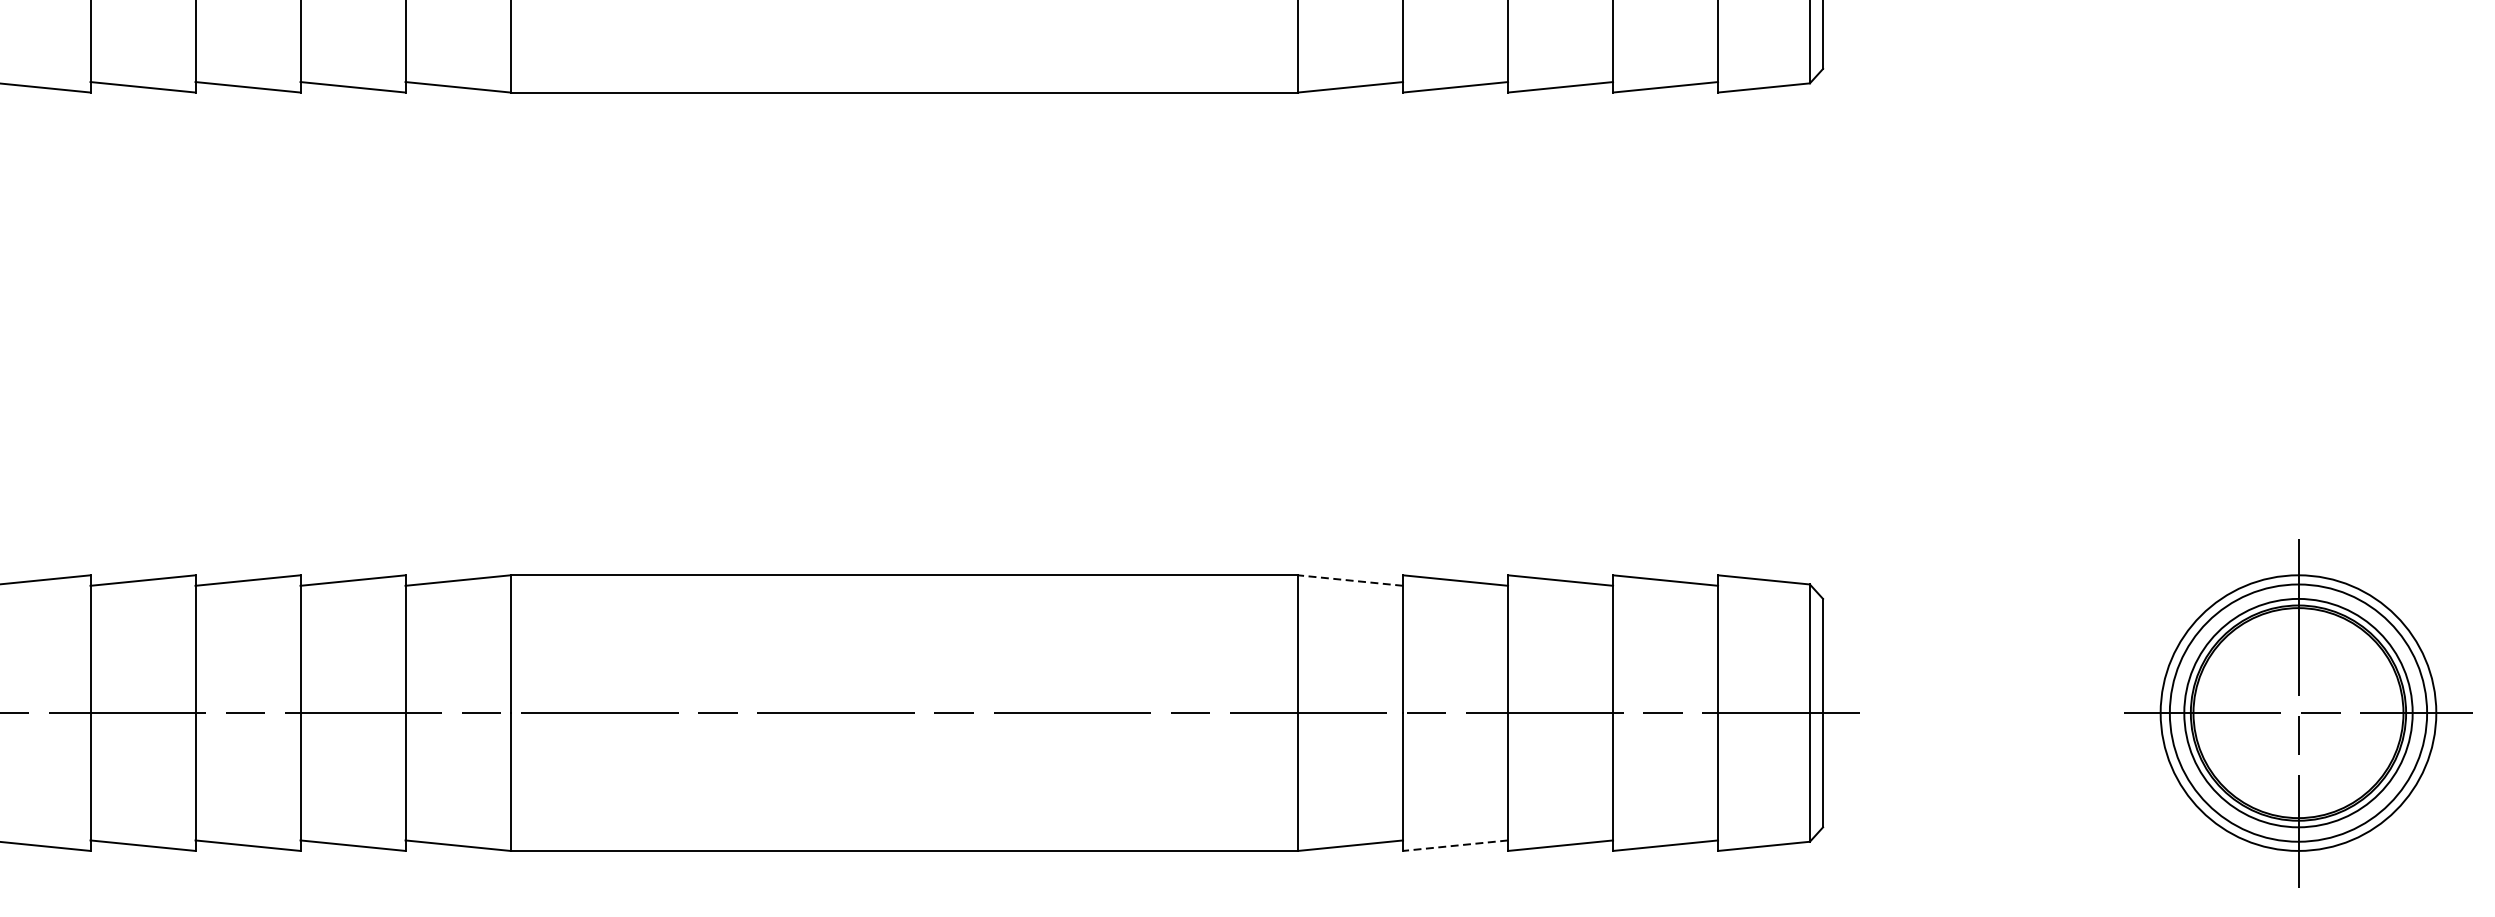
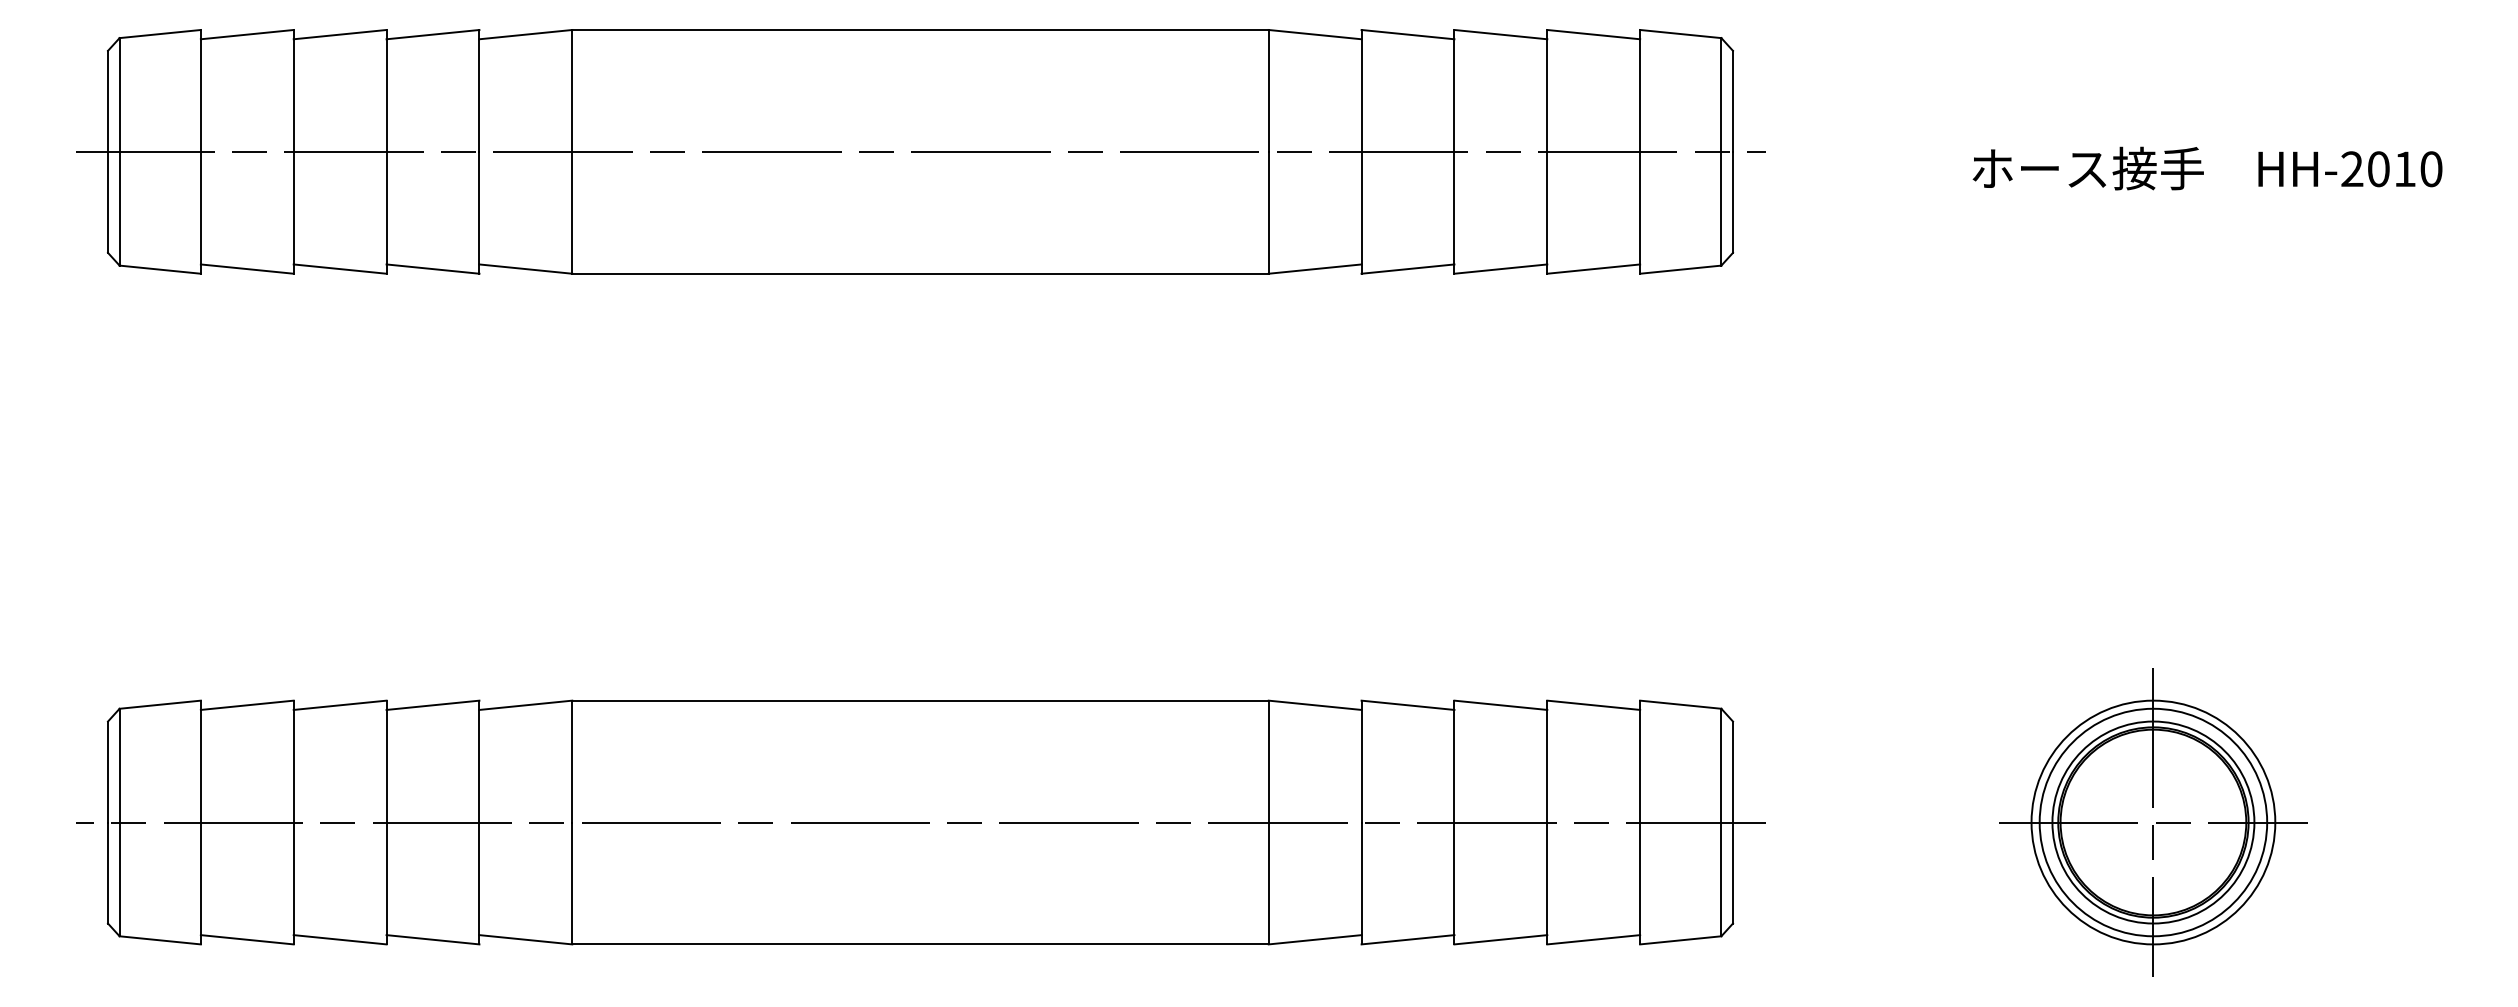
line: (1350, 580) -> (1315, 705), dashed -> solid
line: (1456, 845) -> (1408, 939), dashed -> solid

